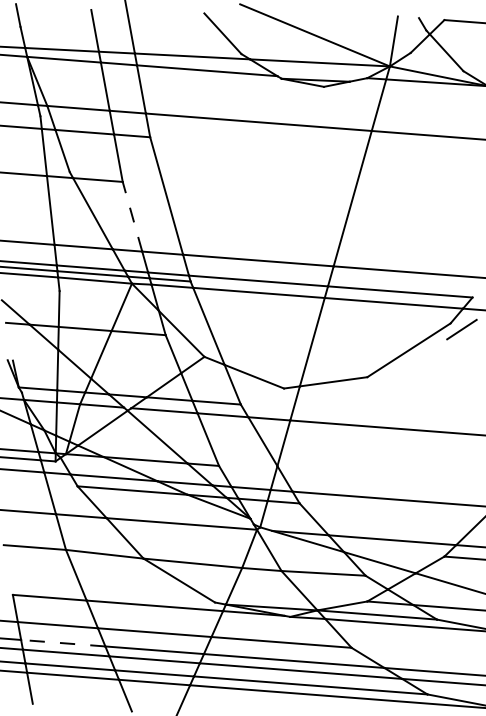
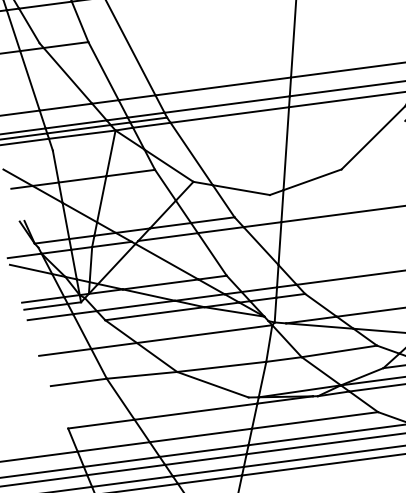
line: (132, 216) -> (103, 70), dashed -> solid
line: (62, 643) -> (121, 462), dashed -> solid

